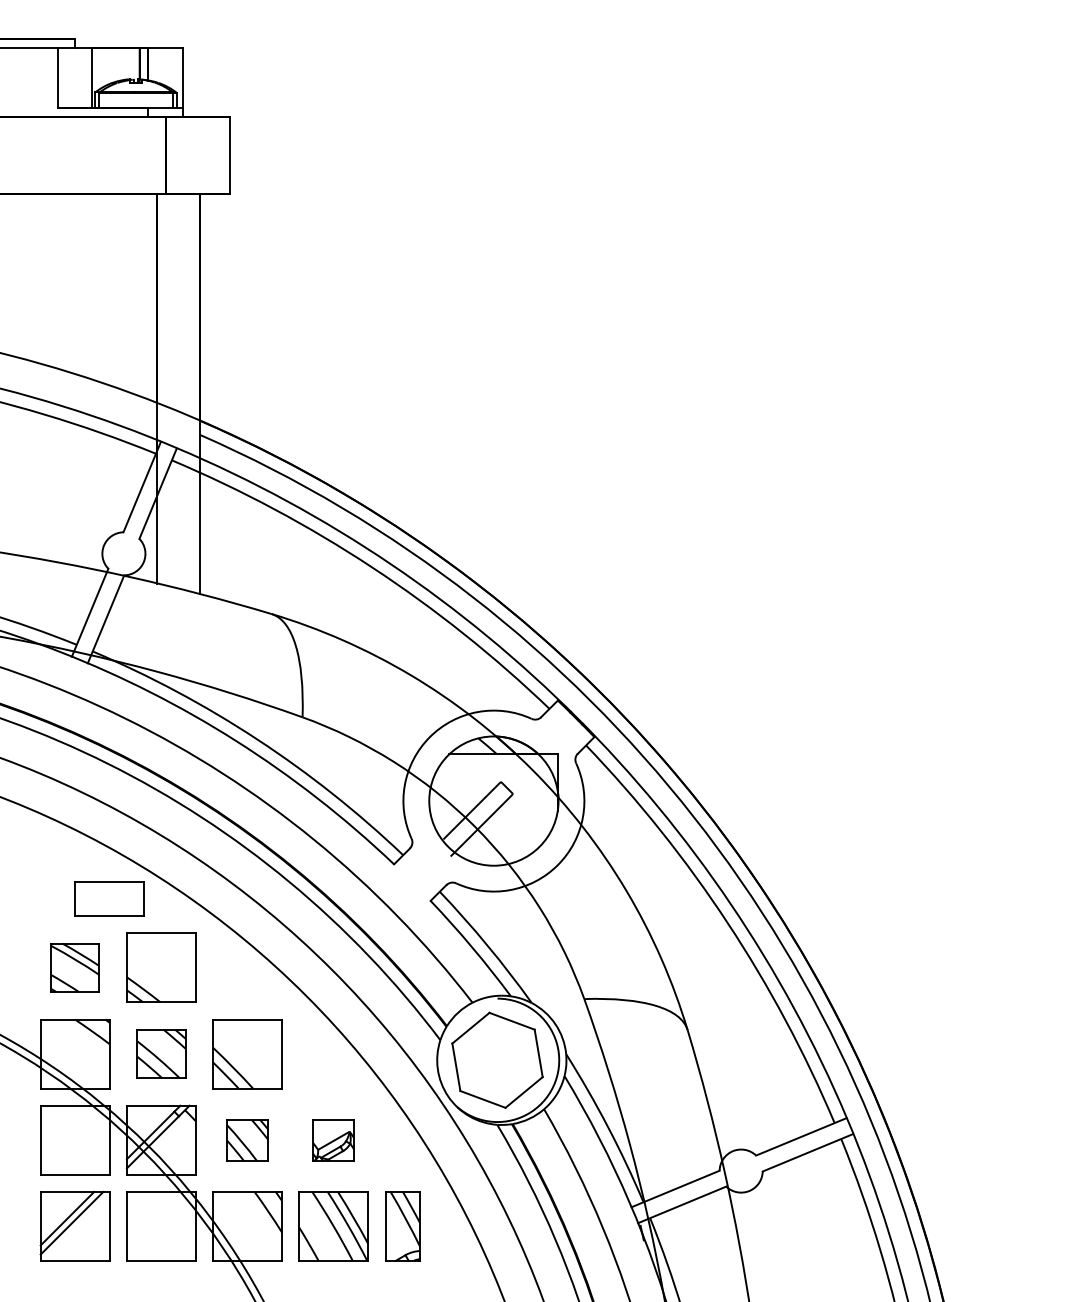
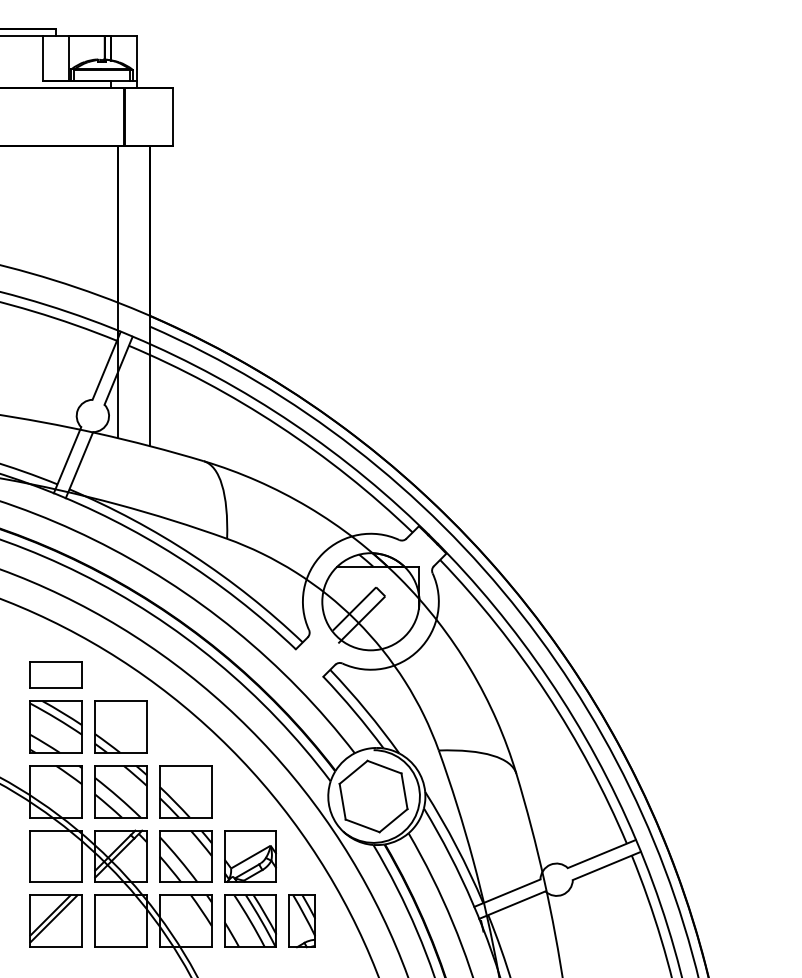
part: (109, 898) -> (56, 674), moved
part: (75, 967) -> (56, 726), size x1.43
part: (161, 1054) -> (121, 792), size x1.43
part: (247, 1140) -> (185, 856), size x1.67
part: (333, 1140) -> (250, 856), size x1.67

